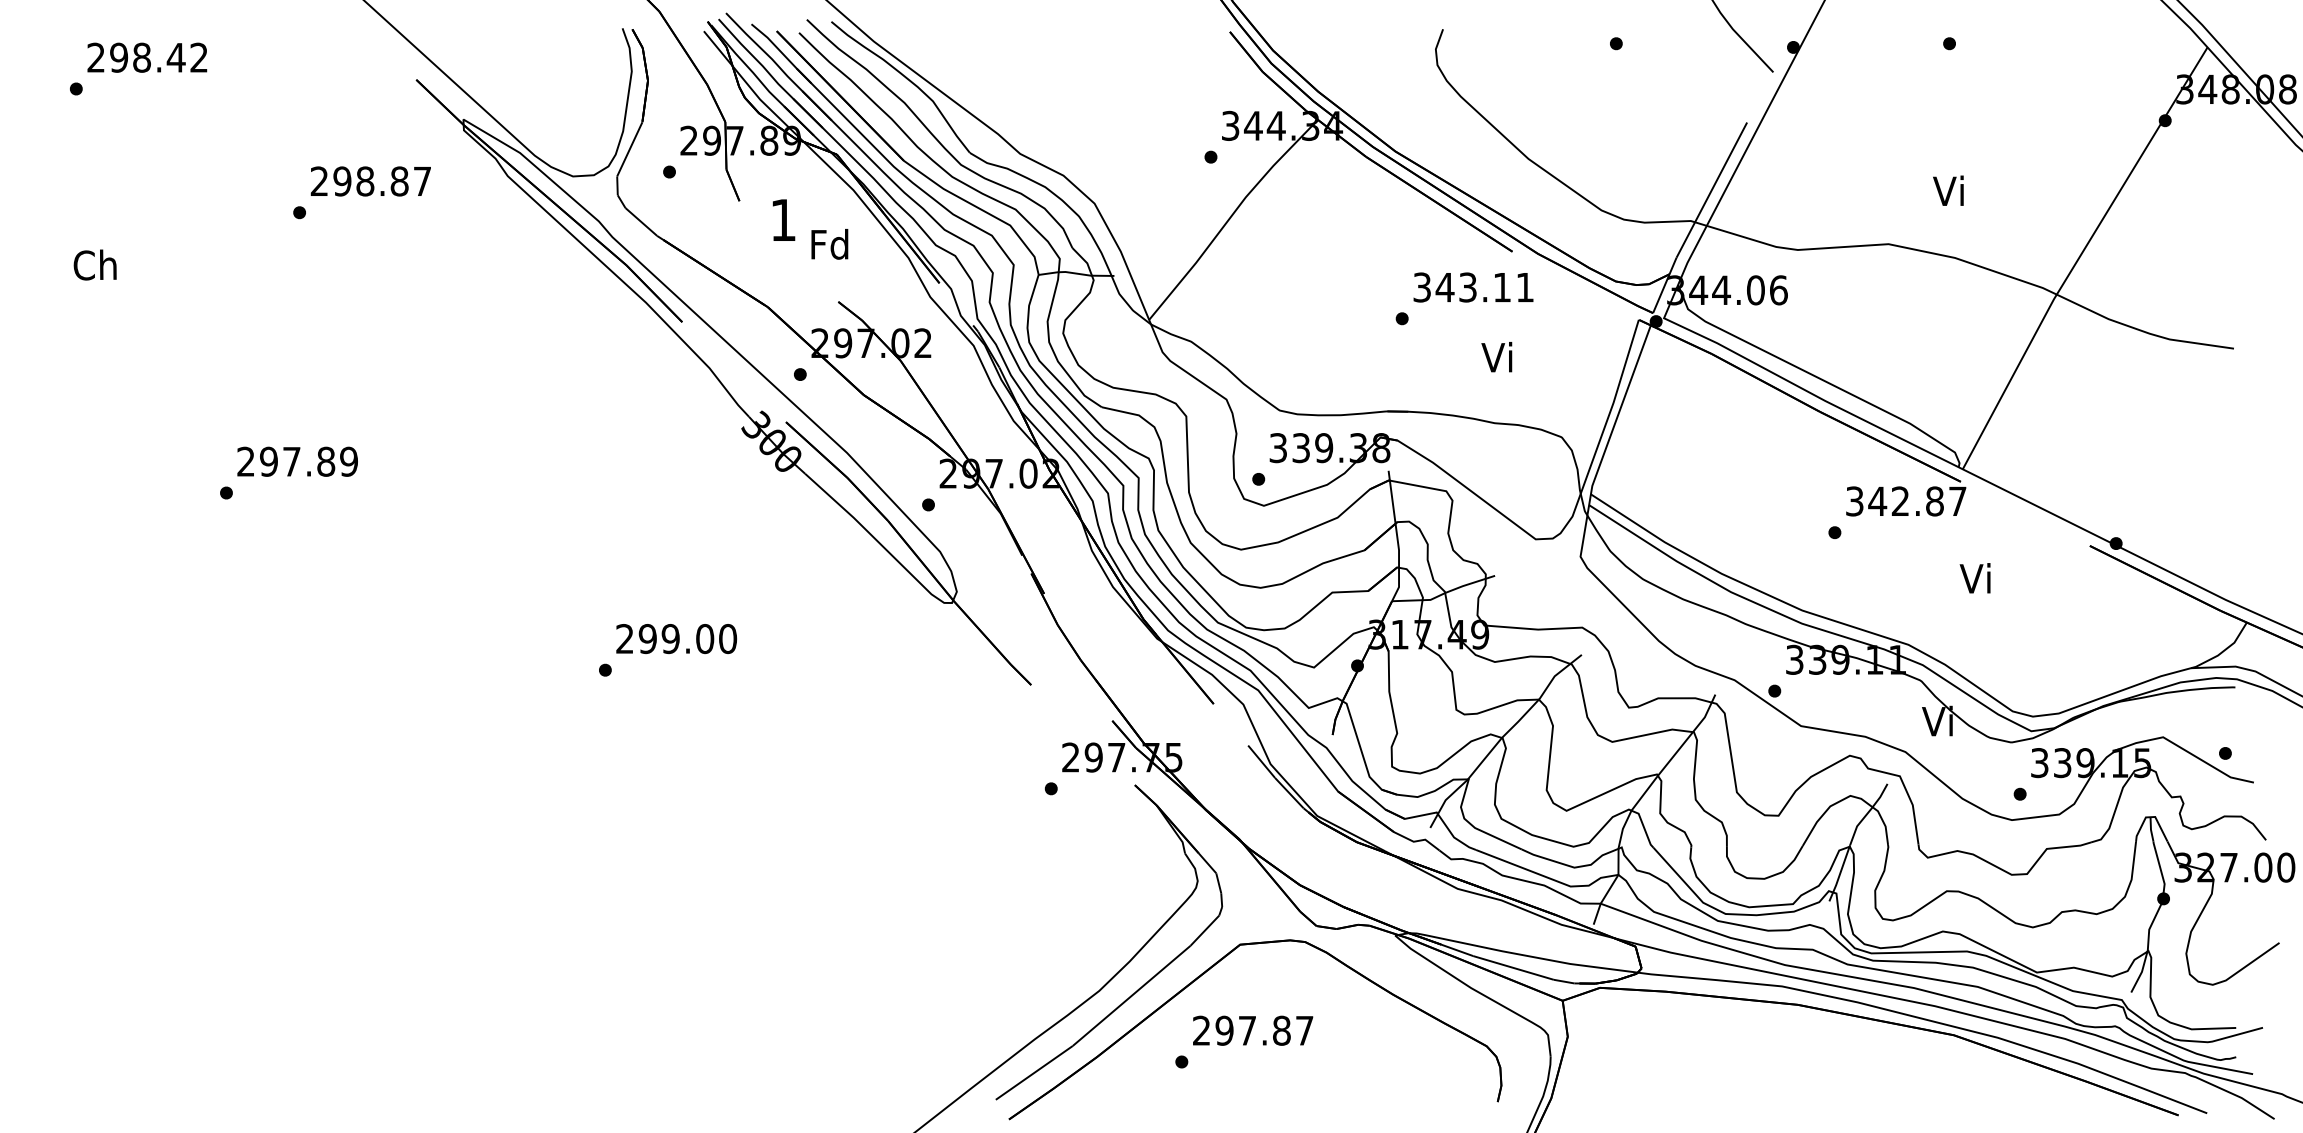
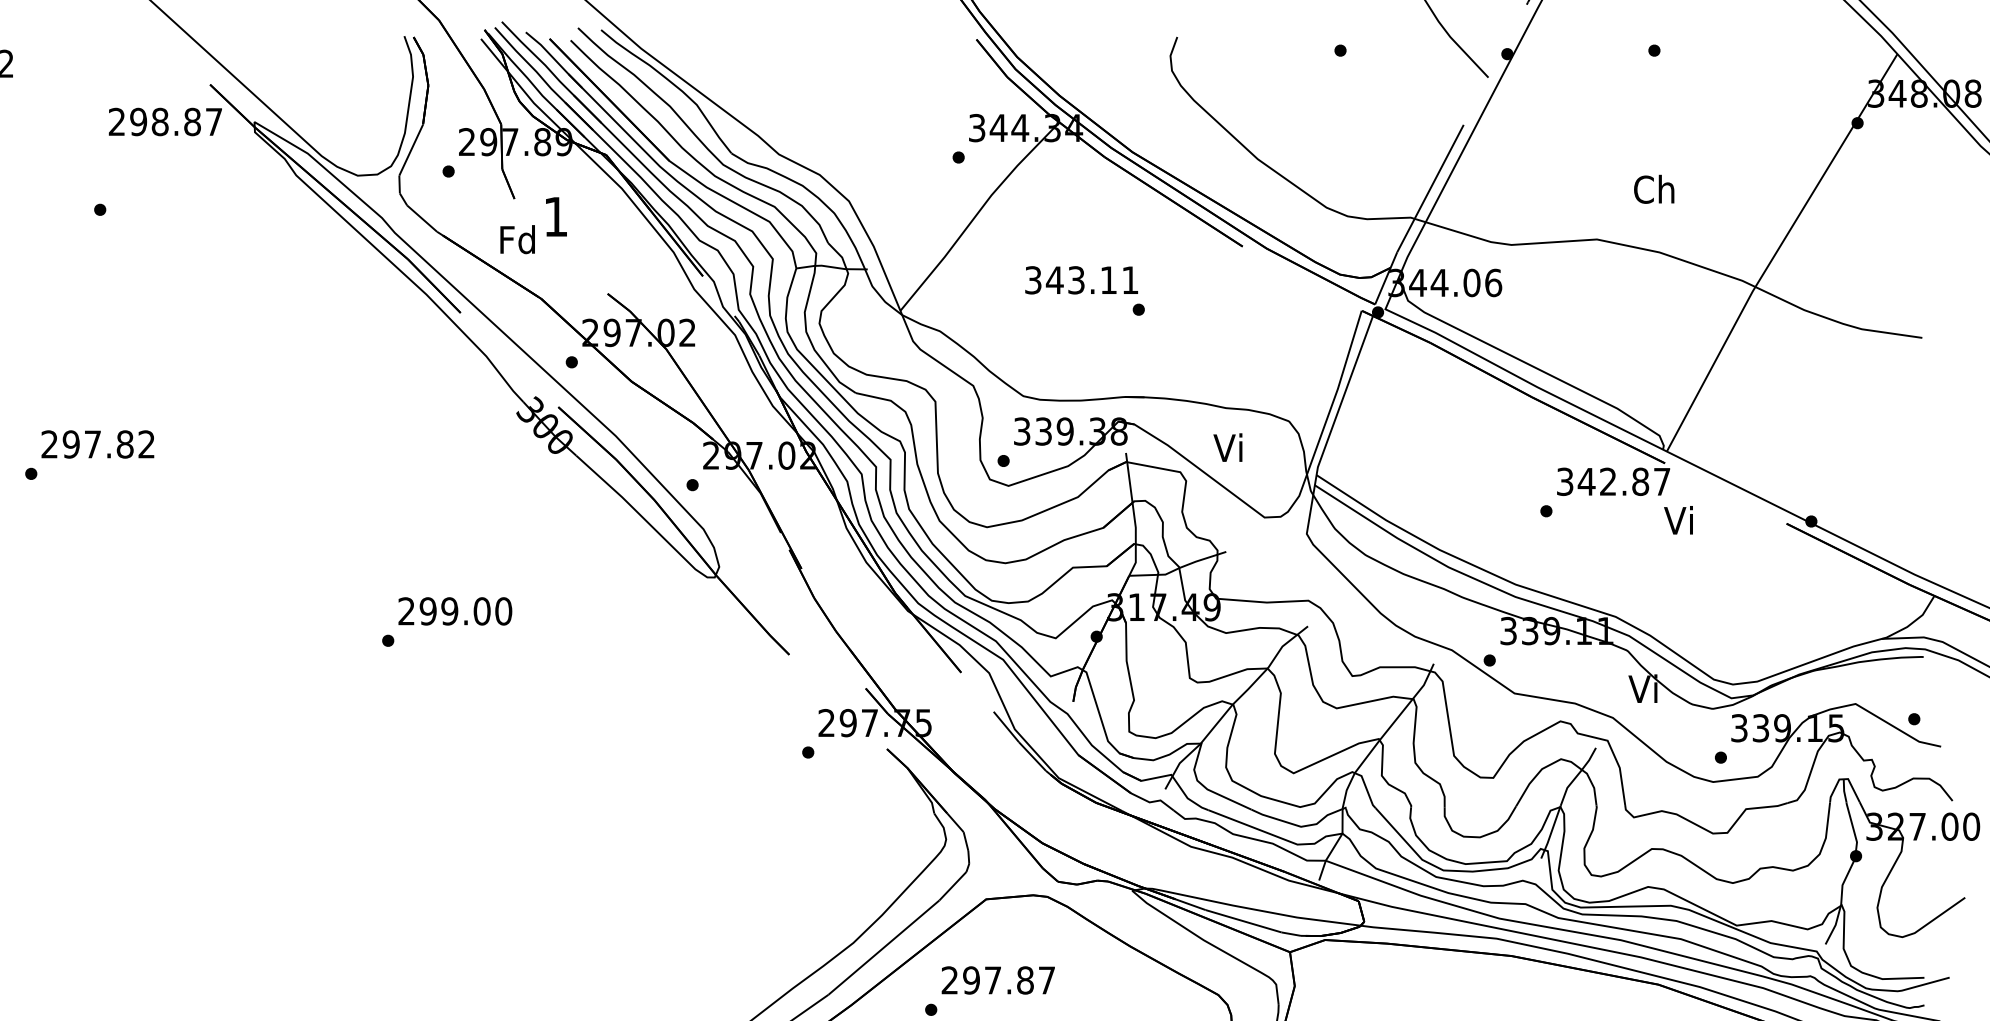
text: (370, 181) -> (165, 122), moved
text: (1949, 190) -> (1654, 188), Vi -> Ch
text: (829, 244) -> (517, 239), moved
text: (1473, 287) -> (1081, 280), moved
text: (1496, 357) -> (1227, 447), moved
text: (348, 461) -> (146, 444), 297.89 -> 297.82
text: (1974, 578) -> (1677, 520), moved

